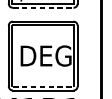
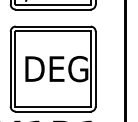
line: (43, 7) -> (53, 9), dashed -> solid
line: (43, 87) -> (53, 107), dashed -> solid

